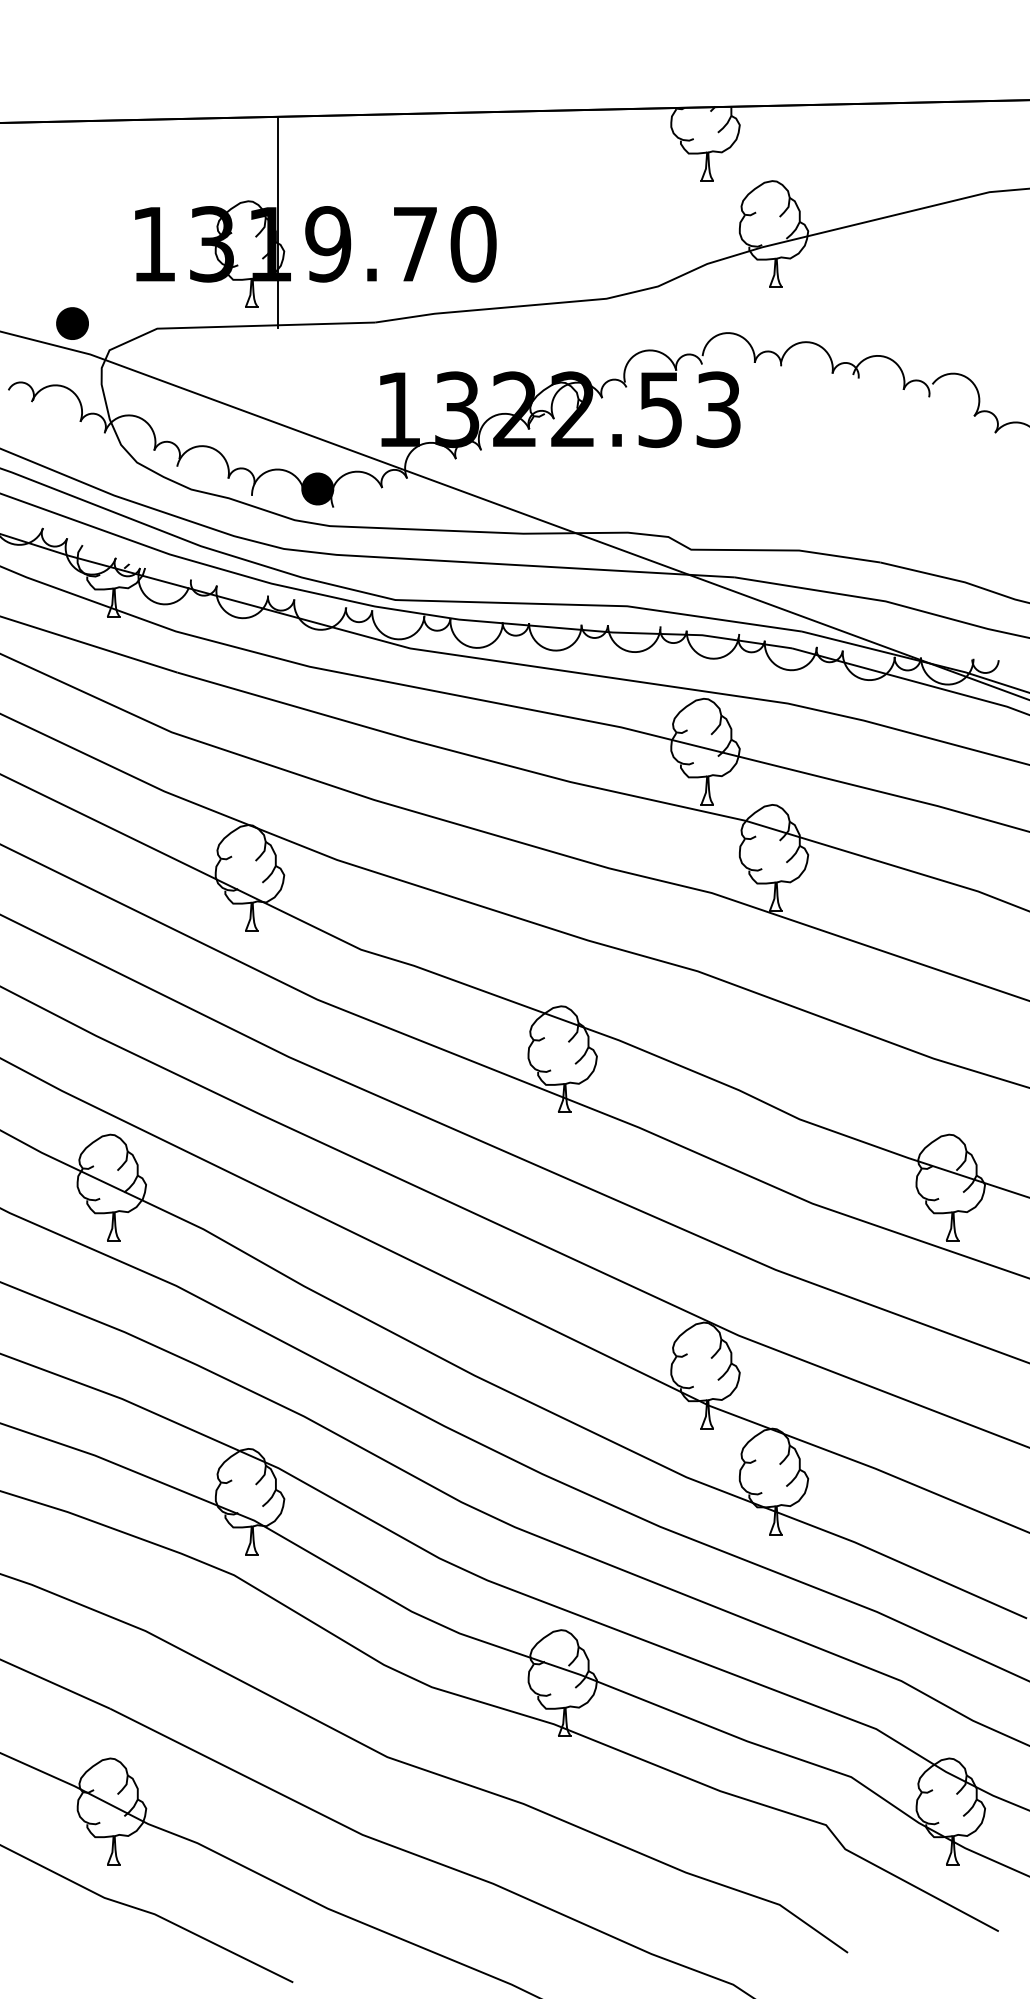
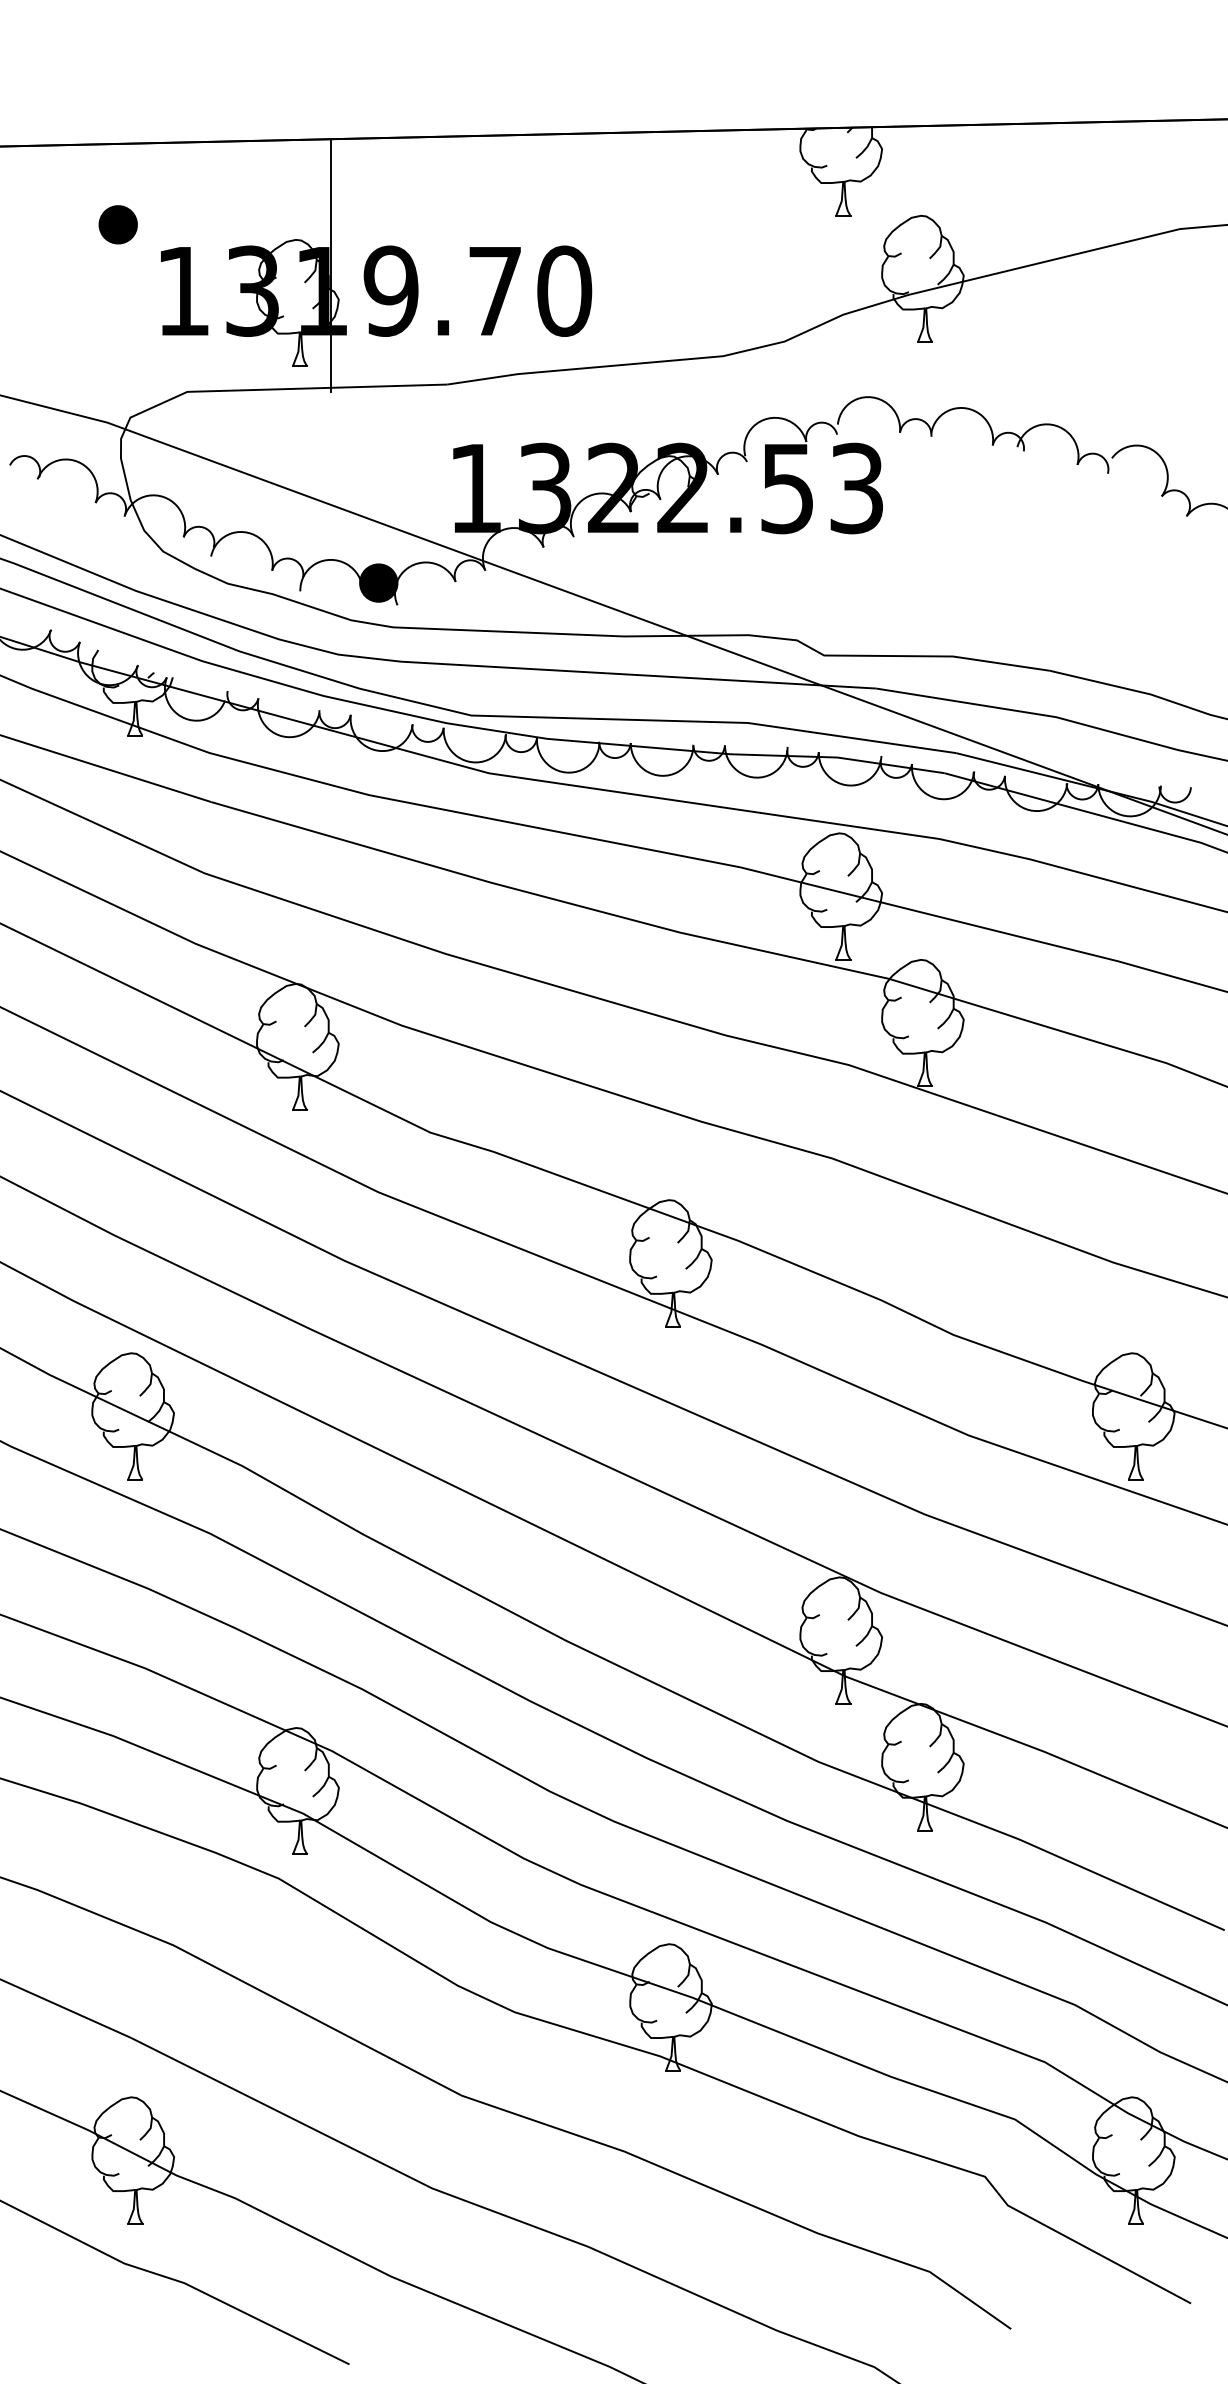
part: (71, 323) -> (117, 224), moved

